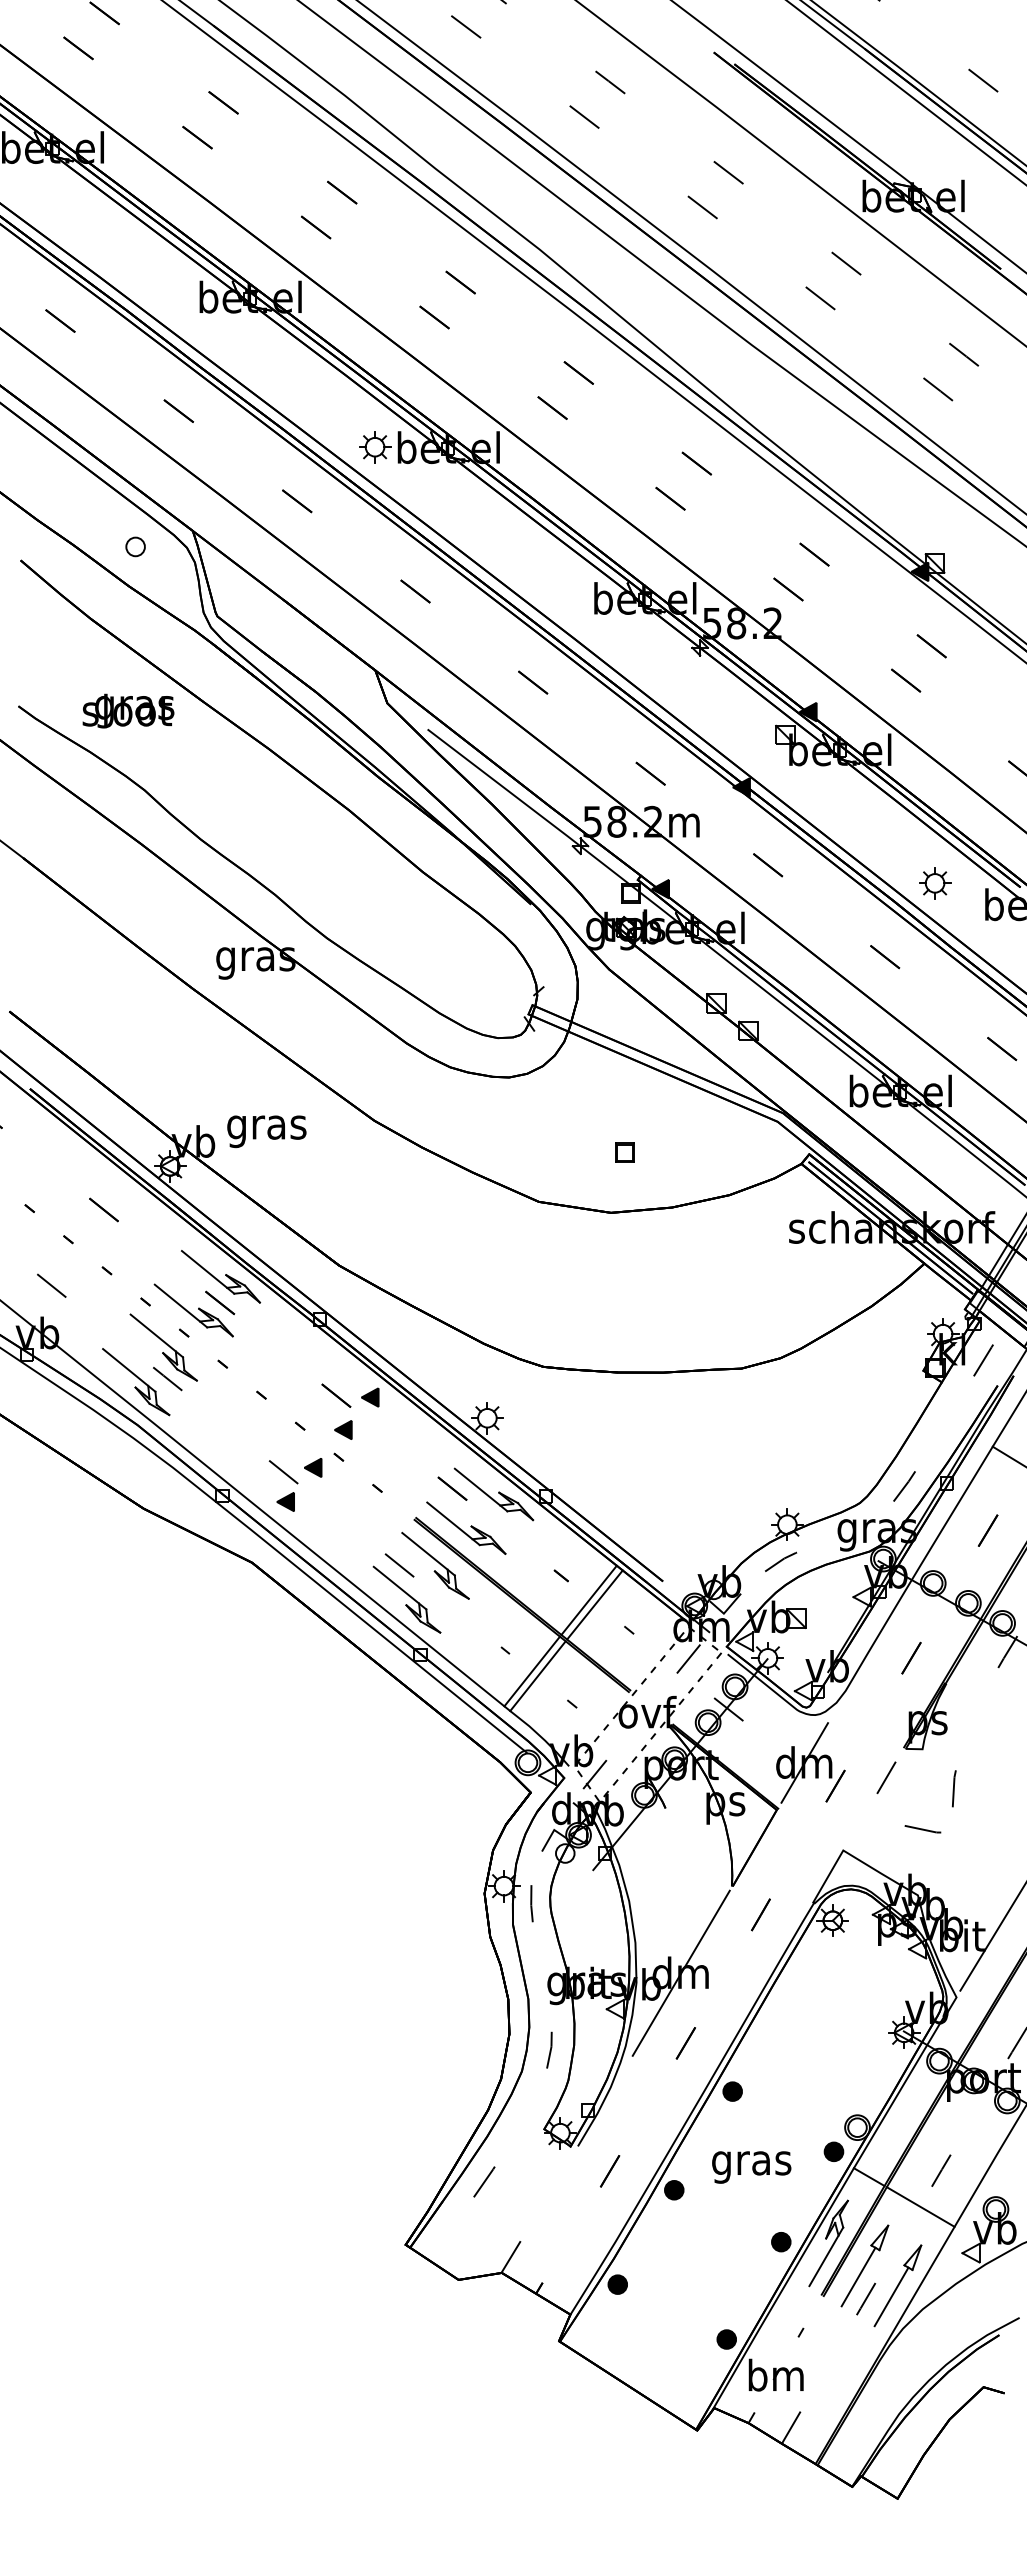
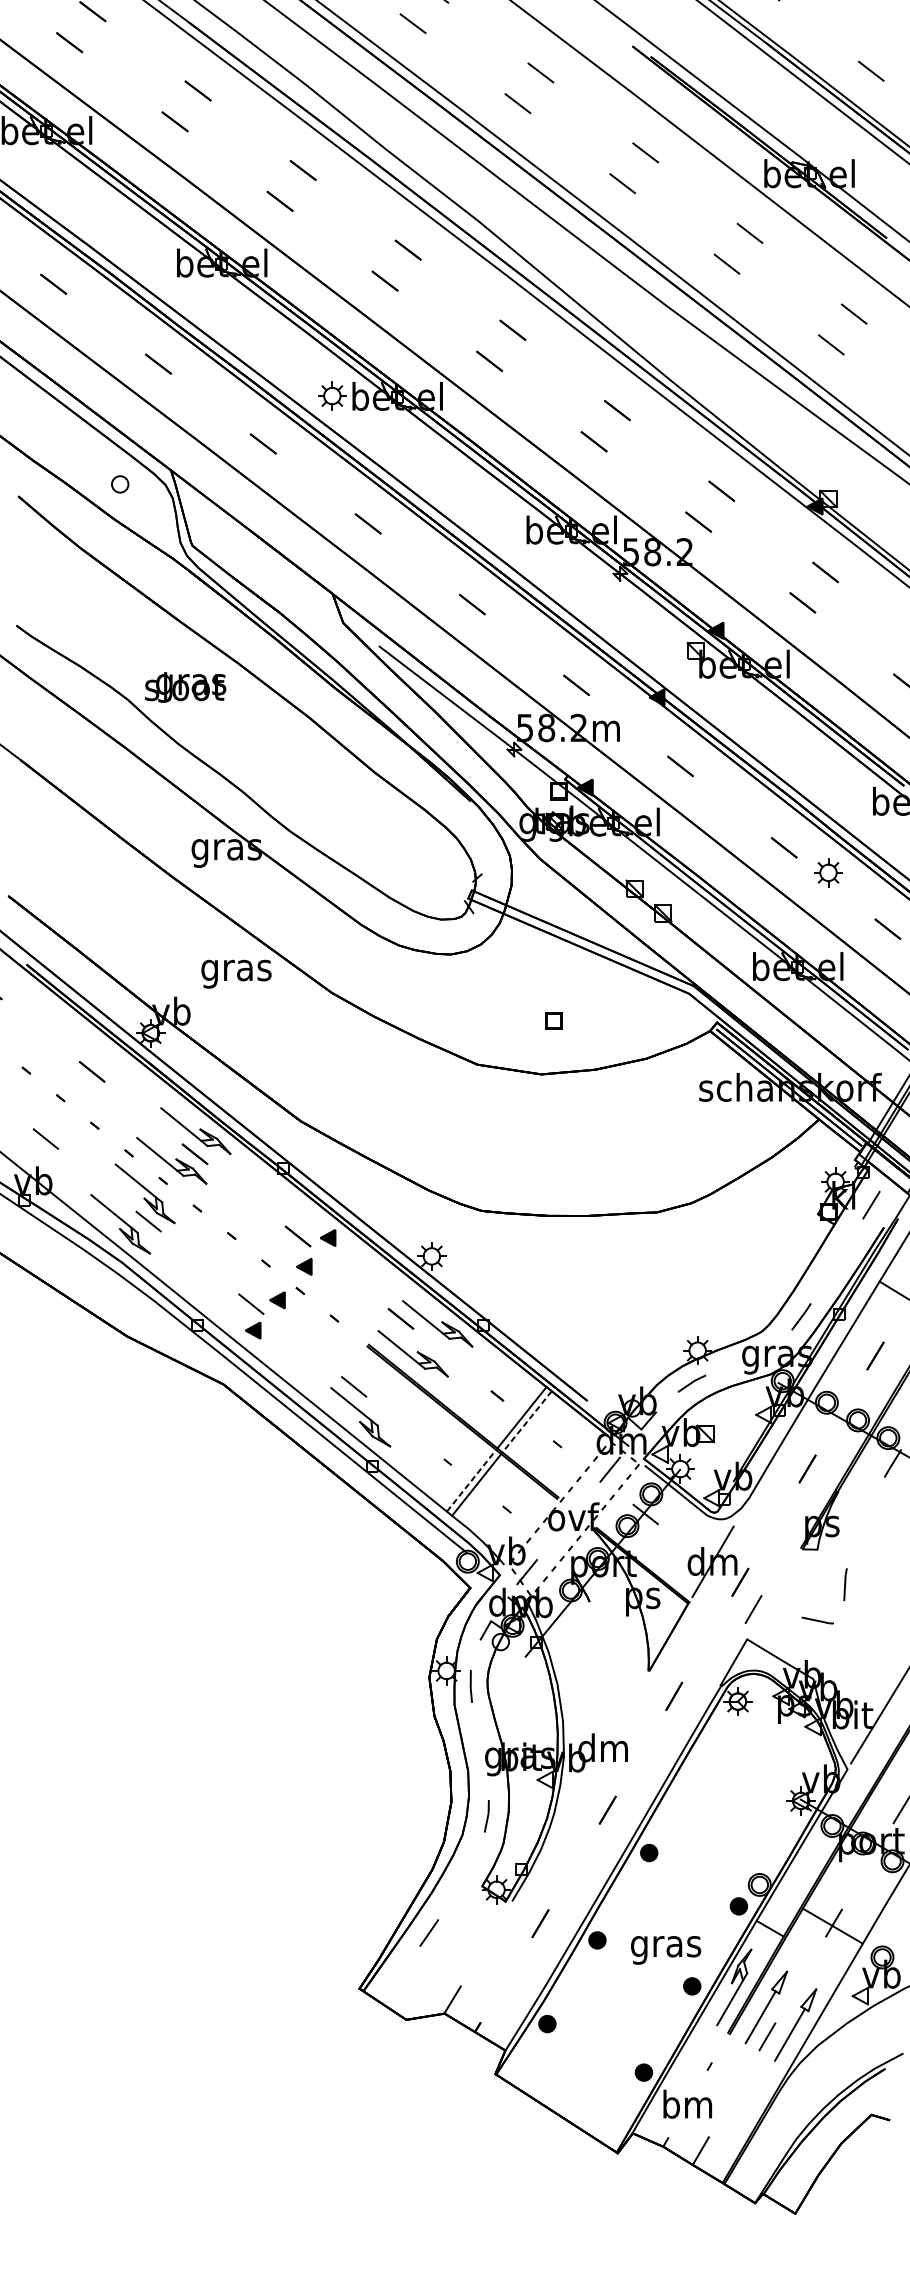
text: (128, 710) -> (185, 686), moved
part: (935, 883) -> (828, 872), moved
text: (266, 1131) -> (236, 973), moved
part: (435, 1565) -> (385, 1386), removed
line: (594, 1605) -> (526, 1422), solid -> dashed
line: (532, 1671) -> (471, 1480), solid -> dashed
line: (886, 1777) -> (753, 1609), moved
line: (680, 1972) -> (602, 1747), removed
text: (751, 2167) -> (665, 1950), moved
line: (920, 2206) -> (832, 1925), moved

